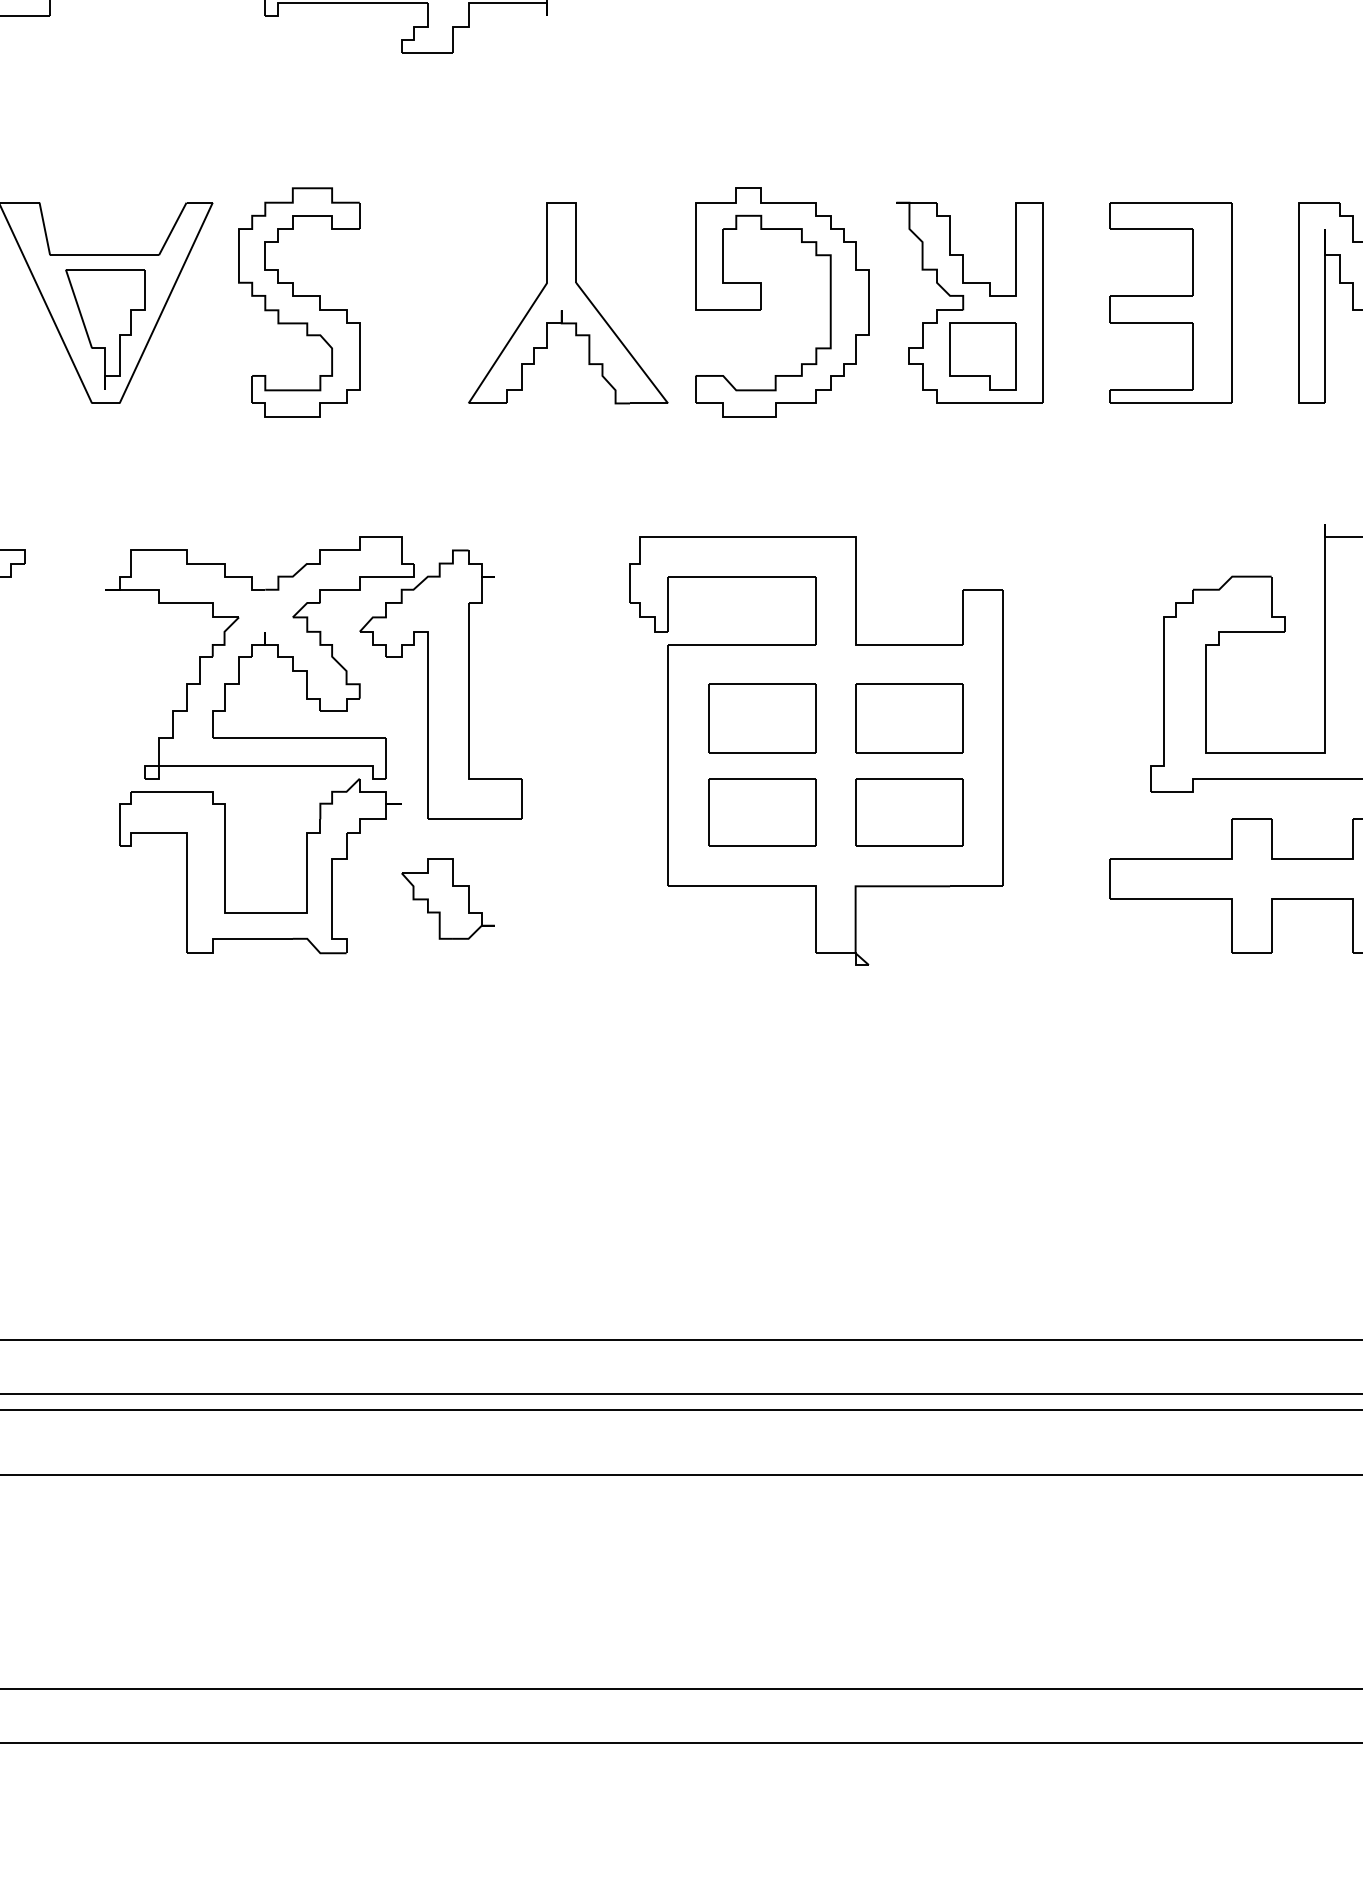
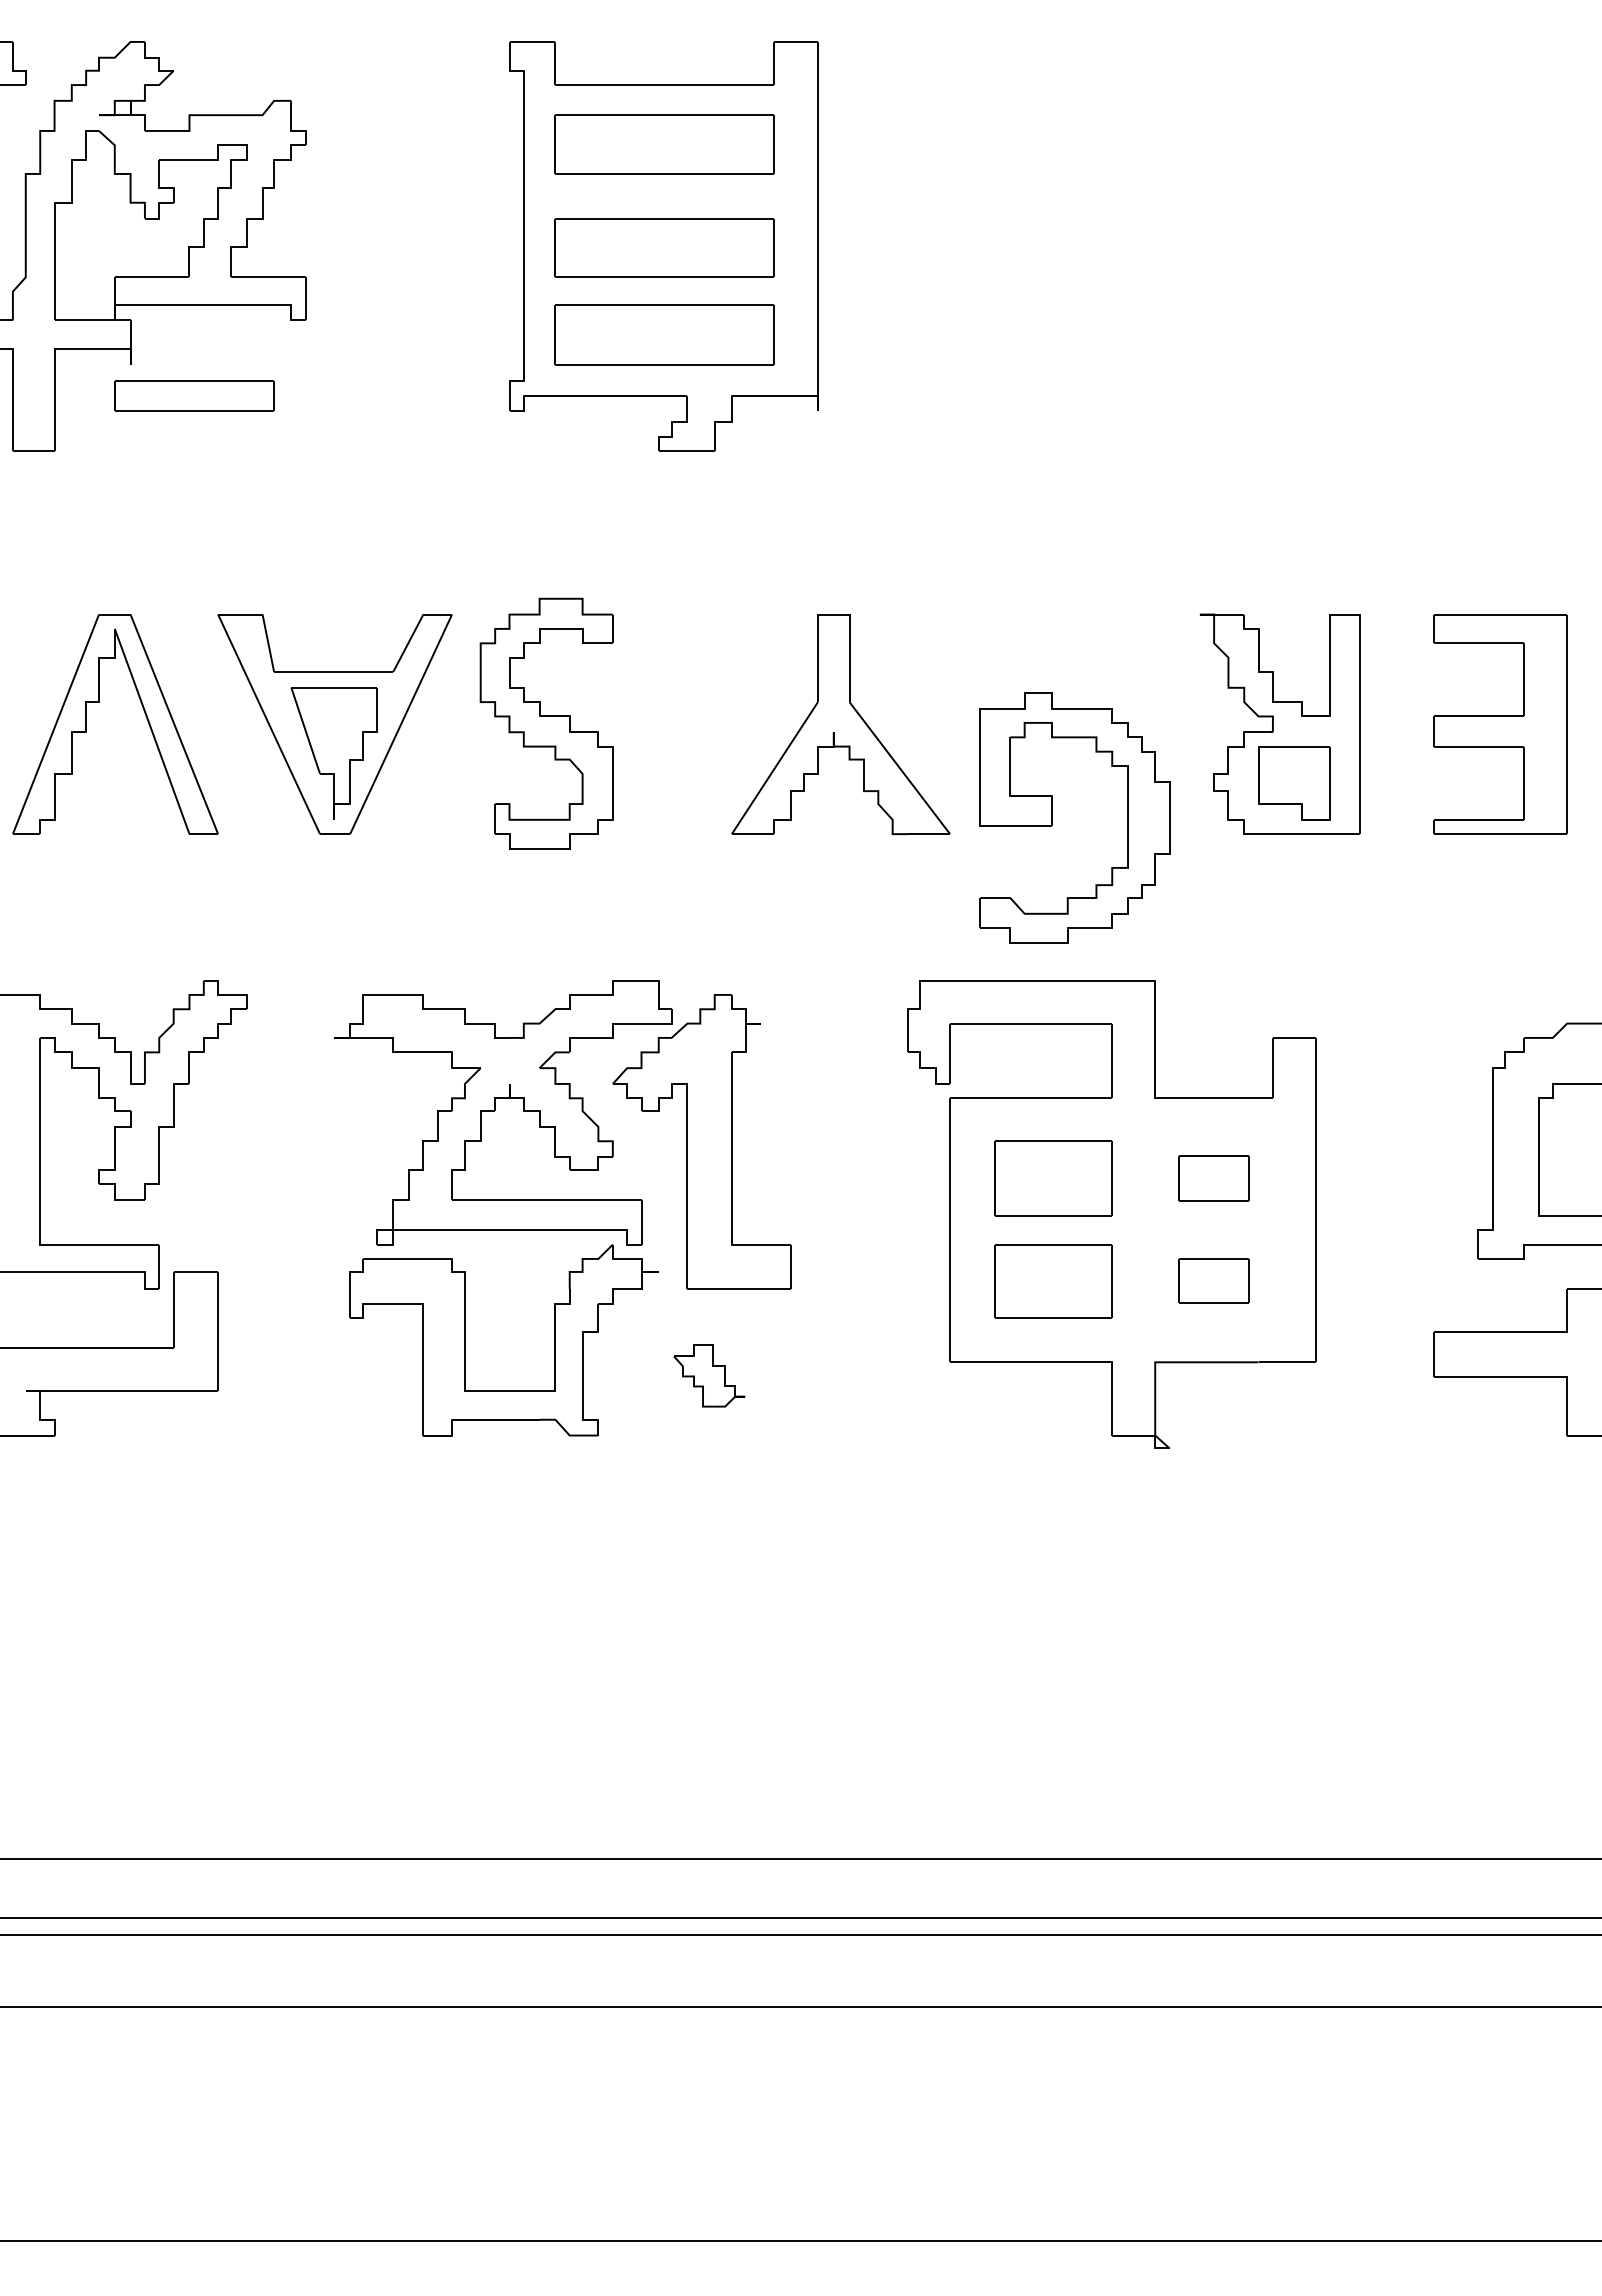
part: (761, 302) -> (1052, 817), moved
part: (908, 718) -> (1213, 1178), size x0.6
part: (908, 812) -> (1213, 1281), size x0.6
part: (448, 898) -> (709, 1375), size x0.7

